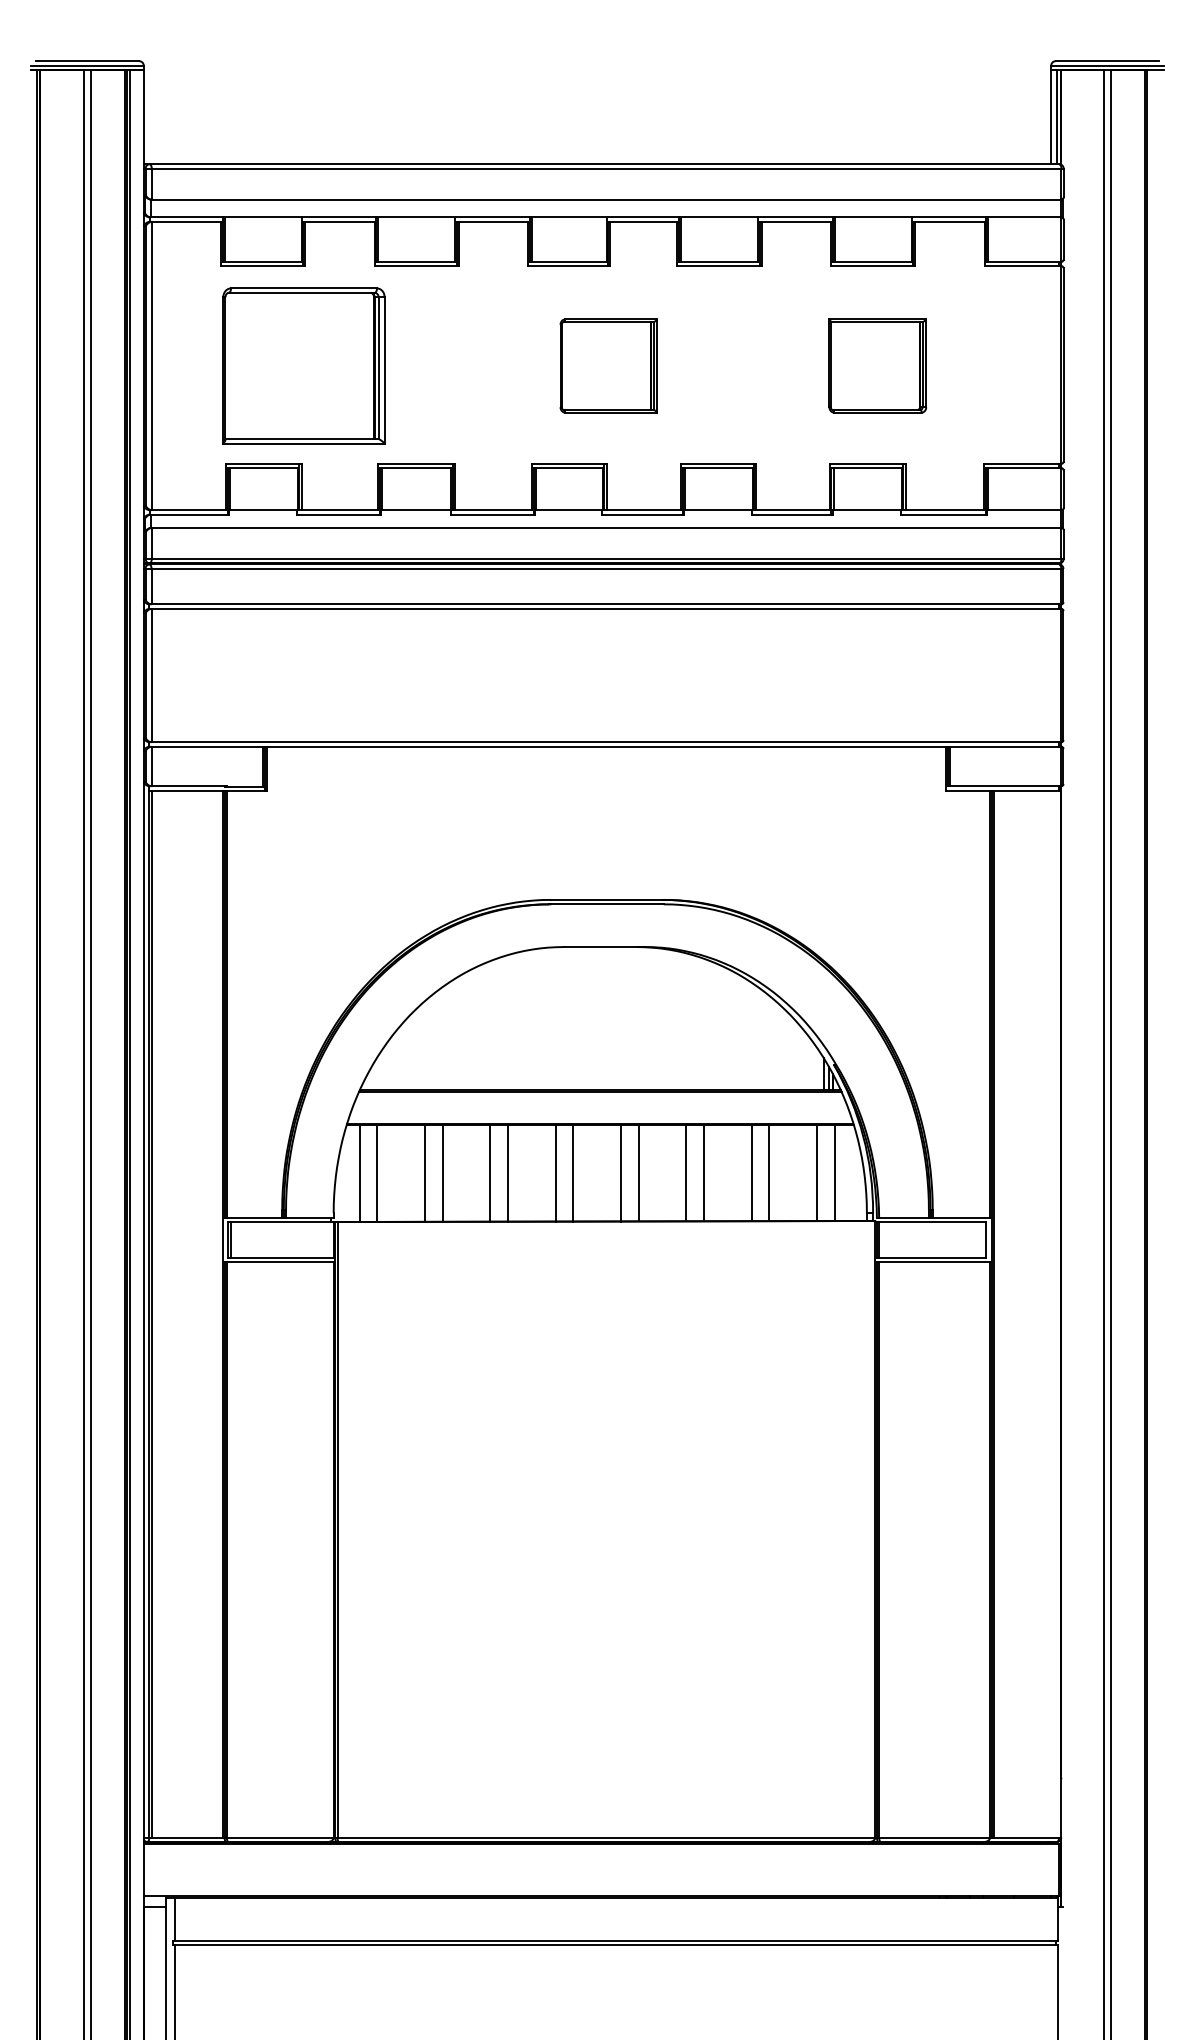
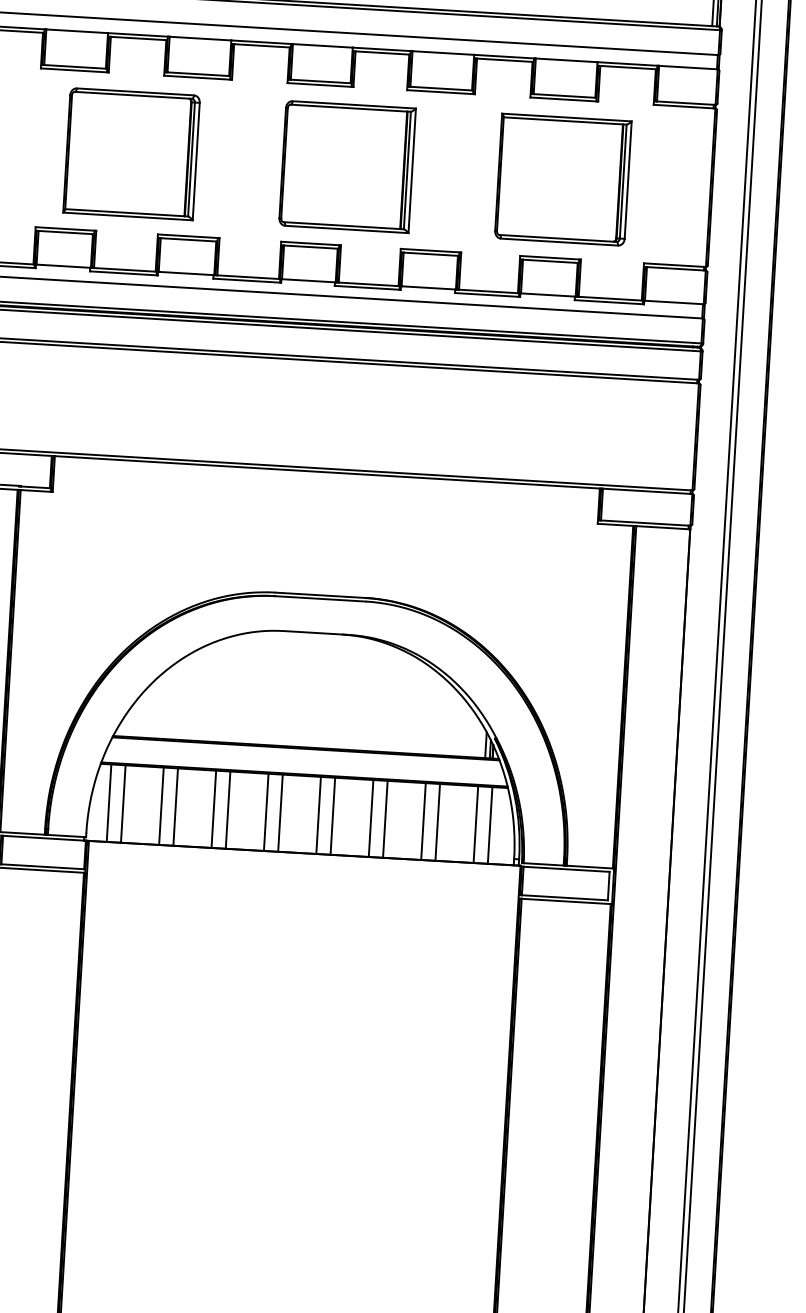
part: (303, 365) -> (131, 153), moved
part: (608, 365) -> (347, 166), size x1.67
part: (877, 365) -> (563, 179), size x1.67

